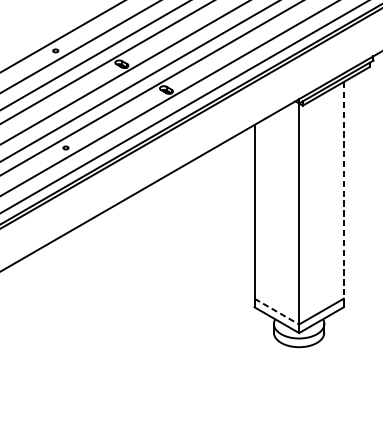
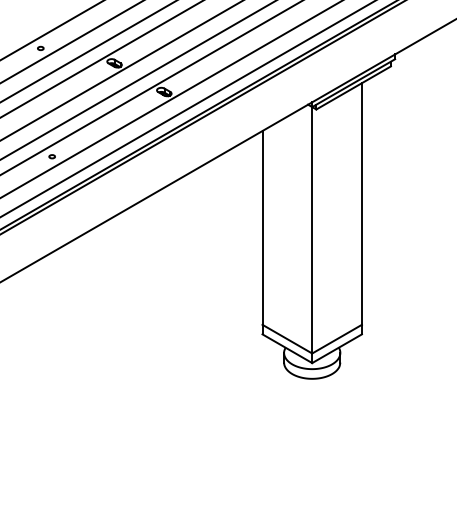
line: (343, 190) -> (361, 204), dashed -> solid
line: (276, 311) -> (287, 339), dashed -> solid

